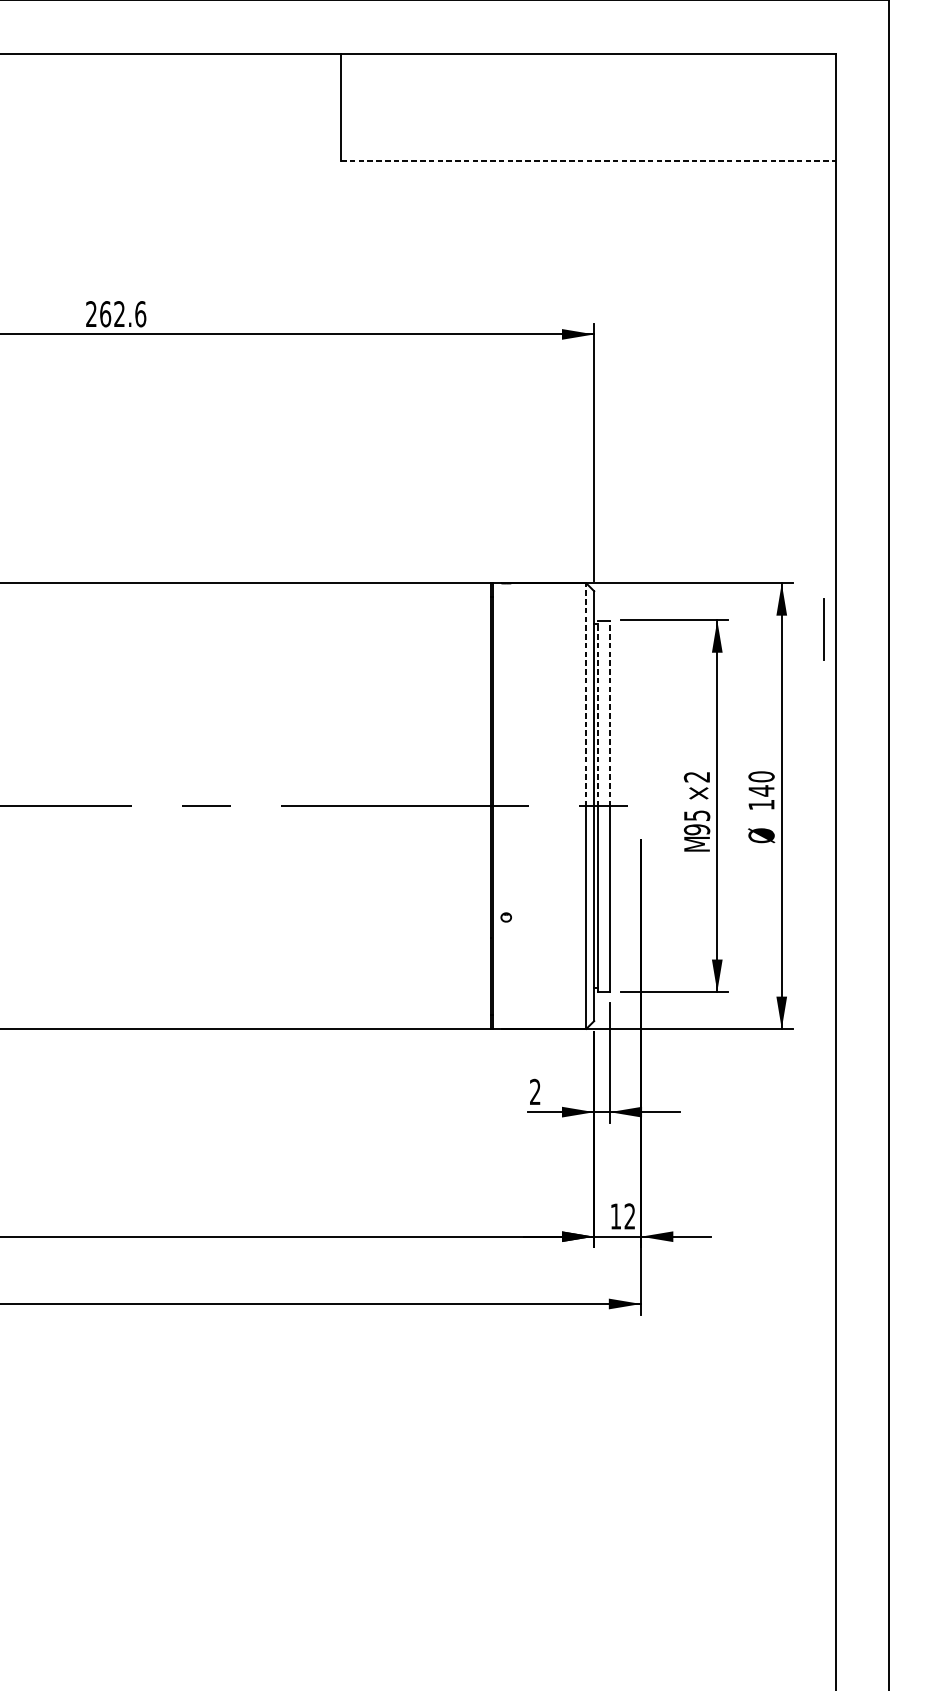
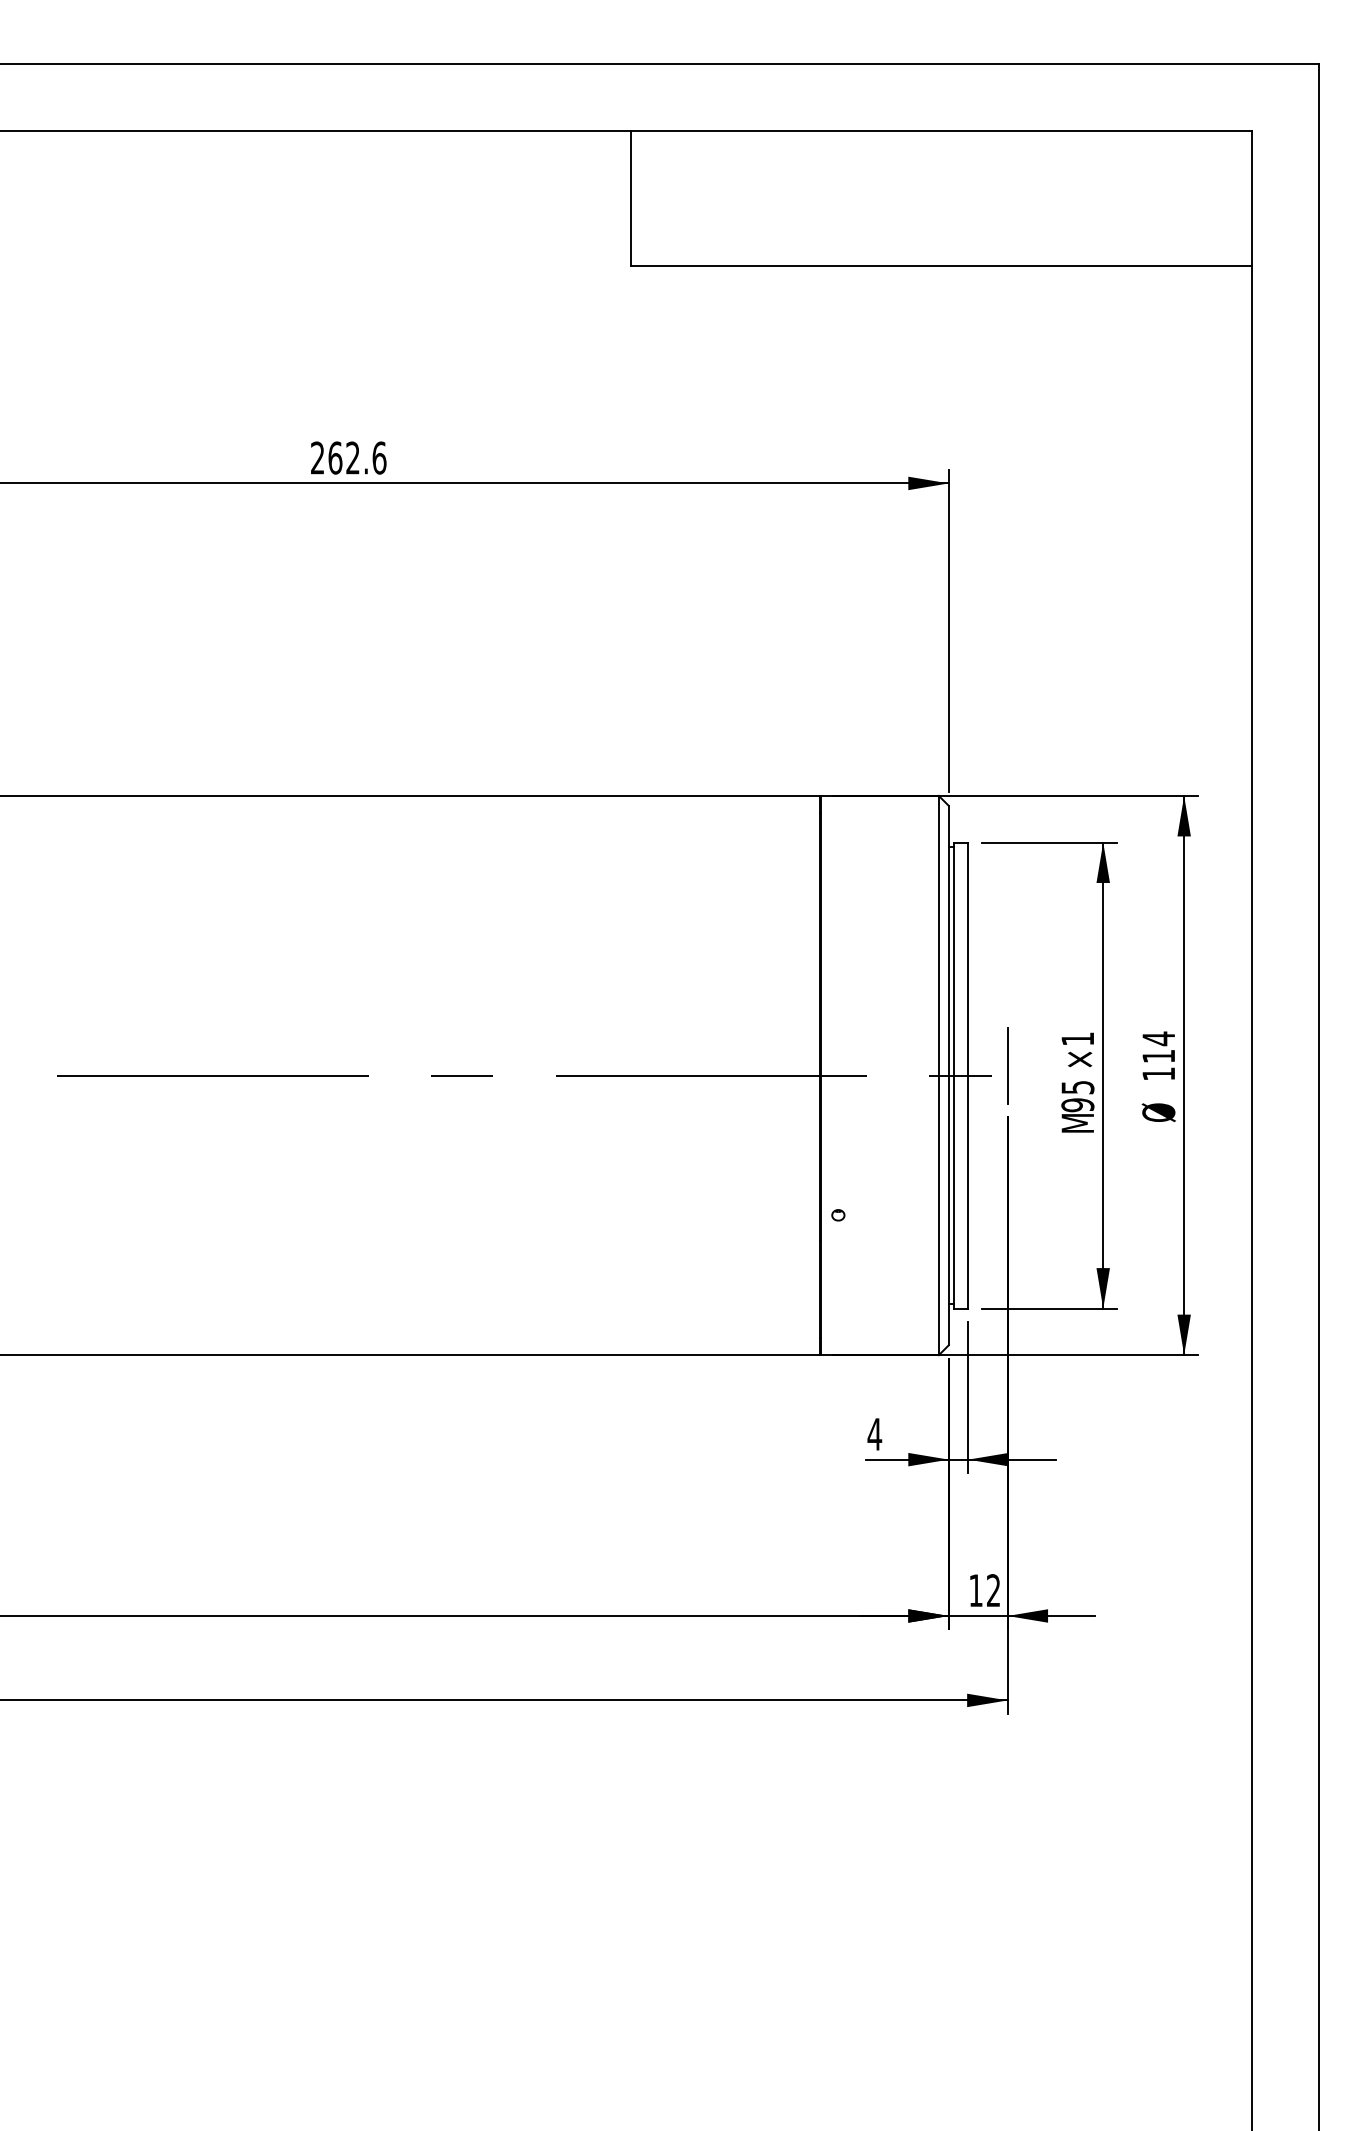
line: (588, 161) -> (941, 266), dashed -> solid
line: (823, 629) -> (1007, 1065), moved
line: (586, 694) -> (938, 935), dashed -> solid
line: (597, 712) -> (953, 958), dashed -> solid
line: (609, 712) -> (968, 958), dashed -> solid
text: (696, 776) -> (1077, 1038), ×2 -> ×1
text: (761, 783) -> (1158, 1047), 140 -> 114
text: (535, 1091) -> (874, 1433), 2 -> 4

